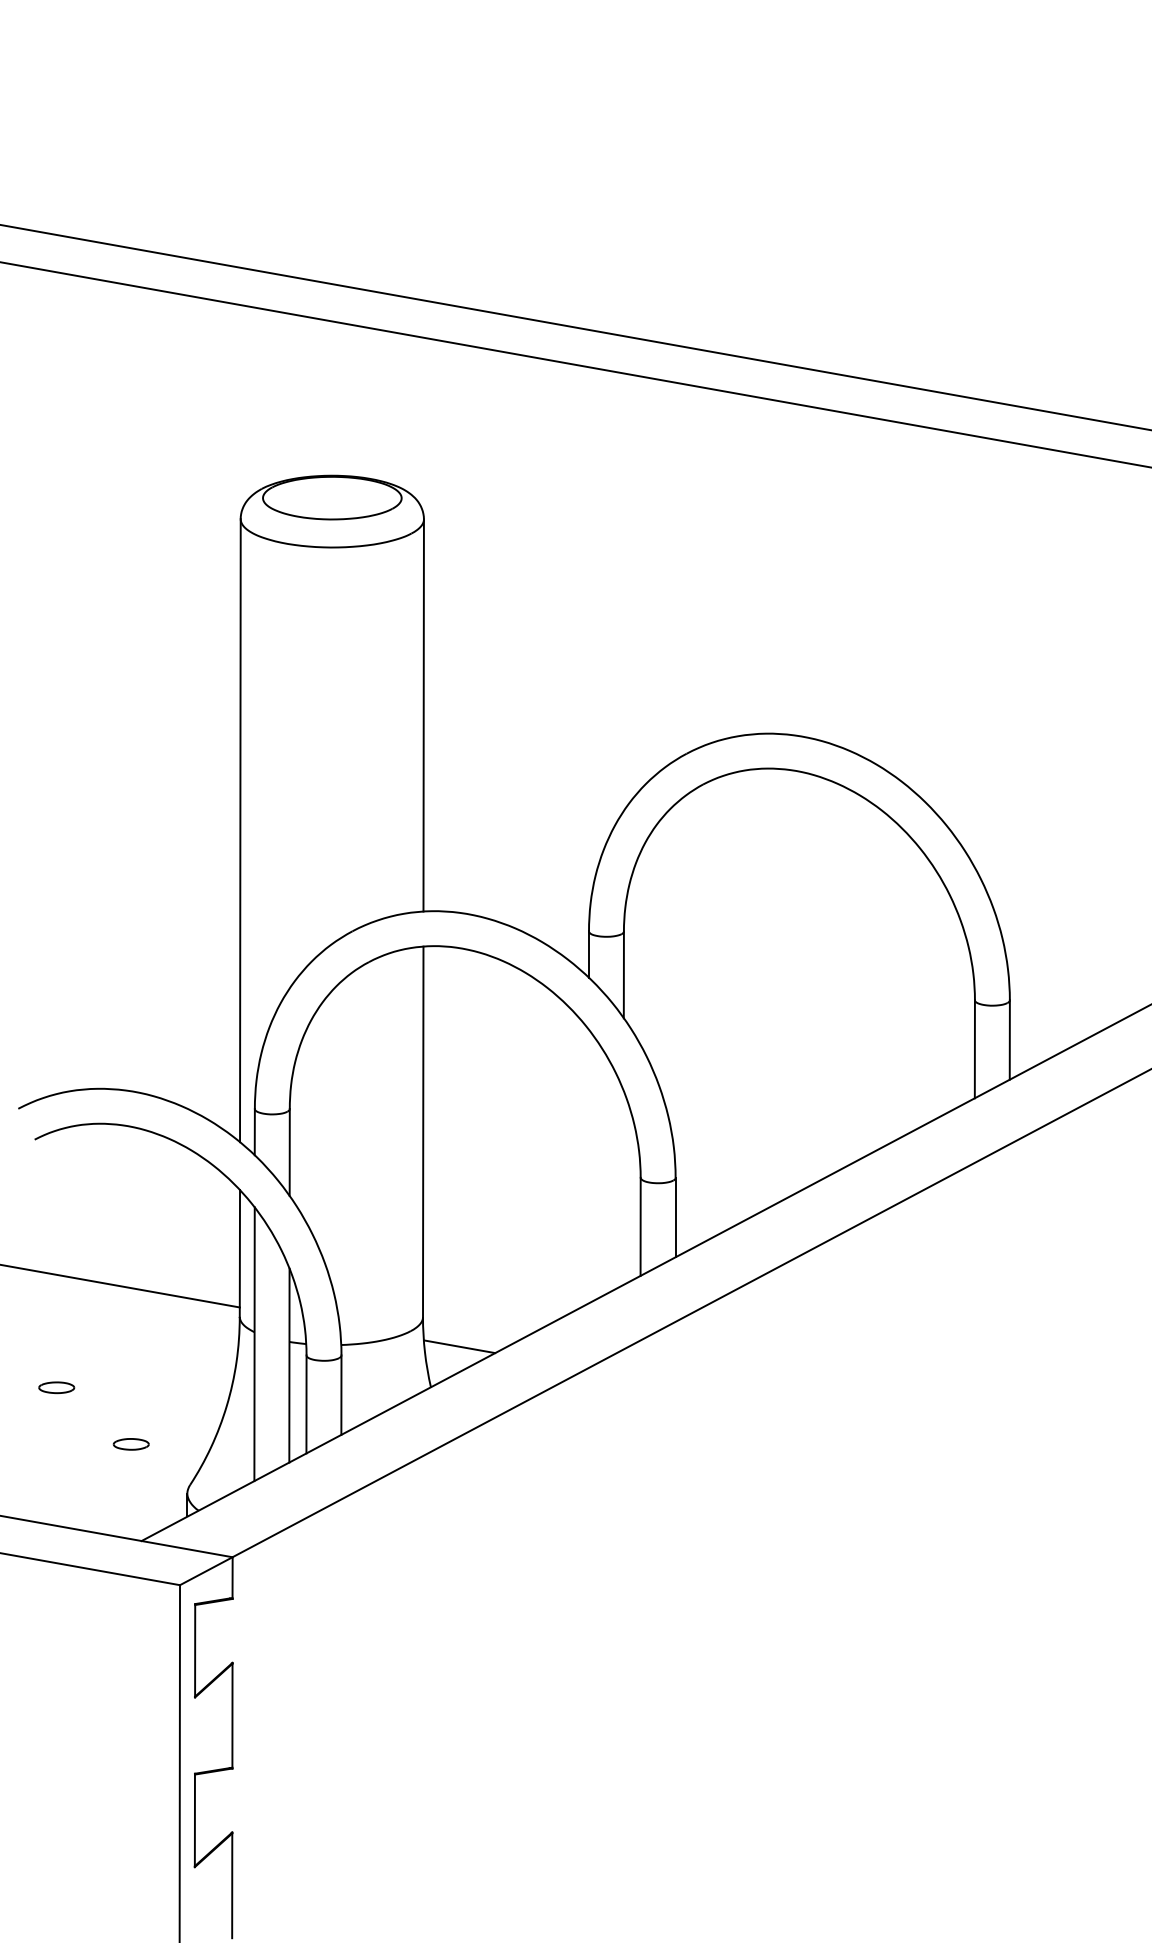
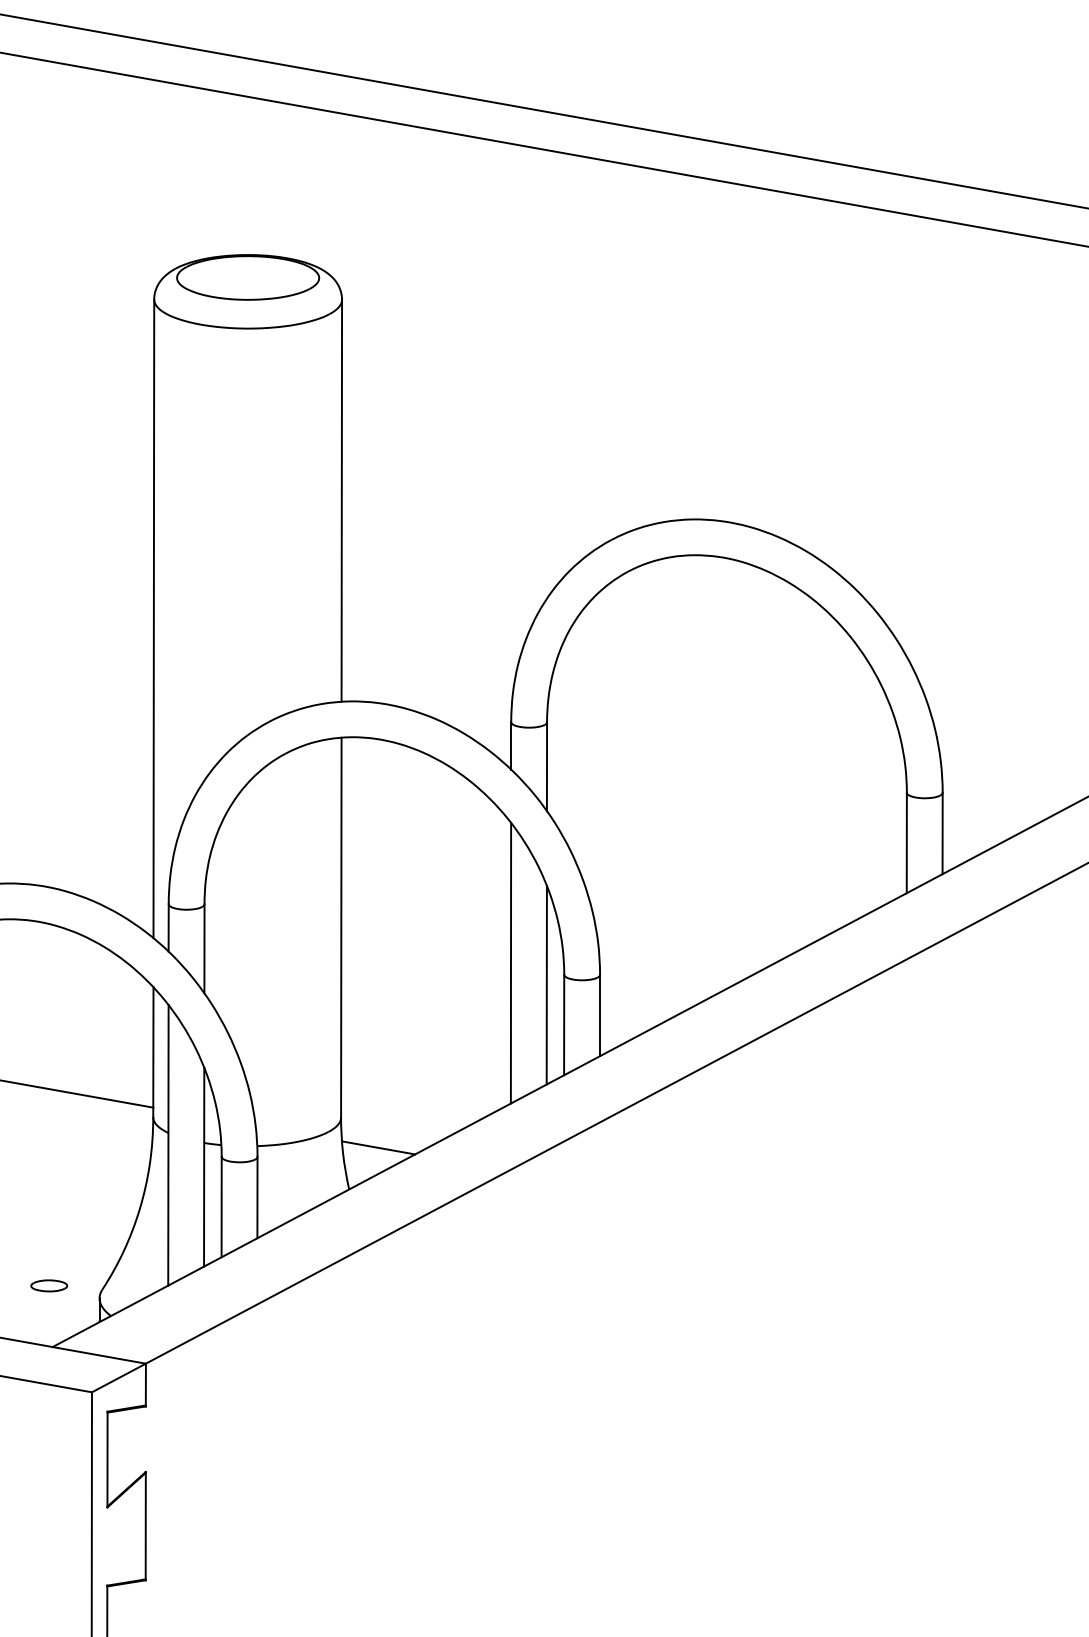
line: (588, 1166) -> (510, 963), added
line: (623, 1187) -> (546, 984), added
part: (130, 1444) -> (48, 1286), moved

